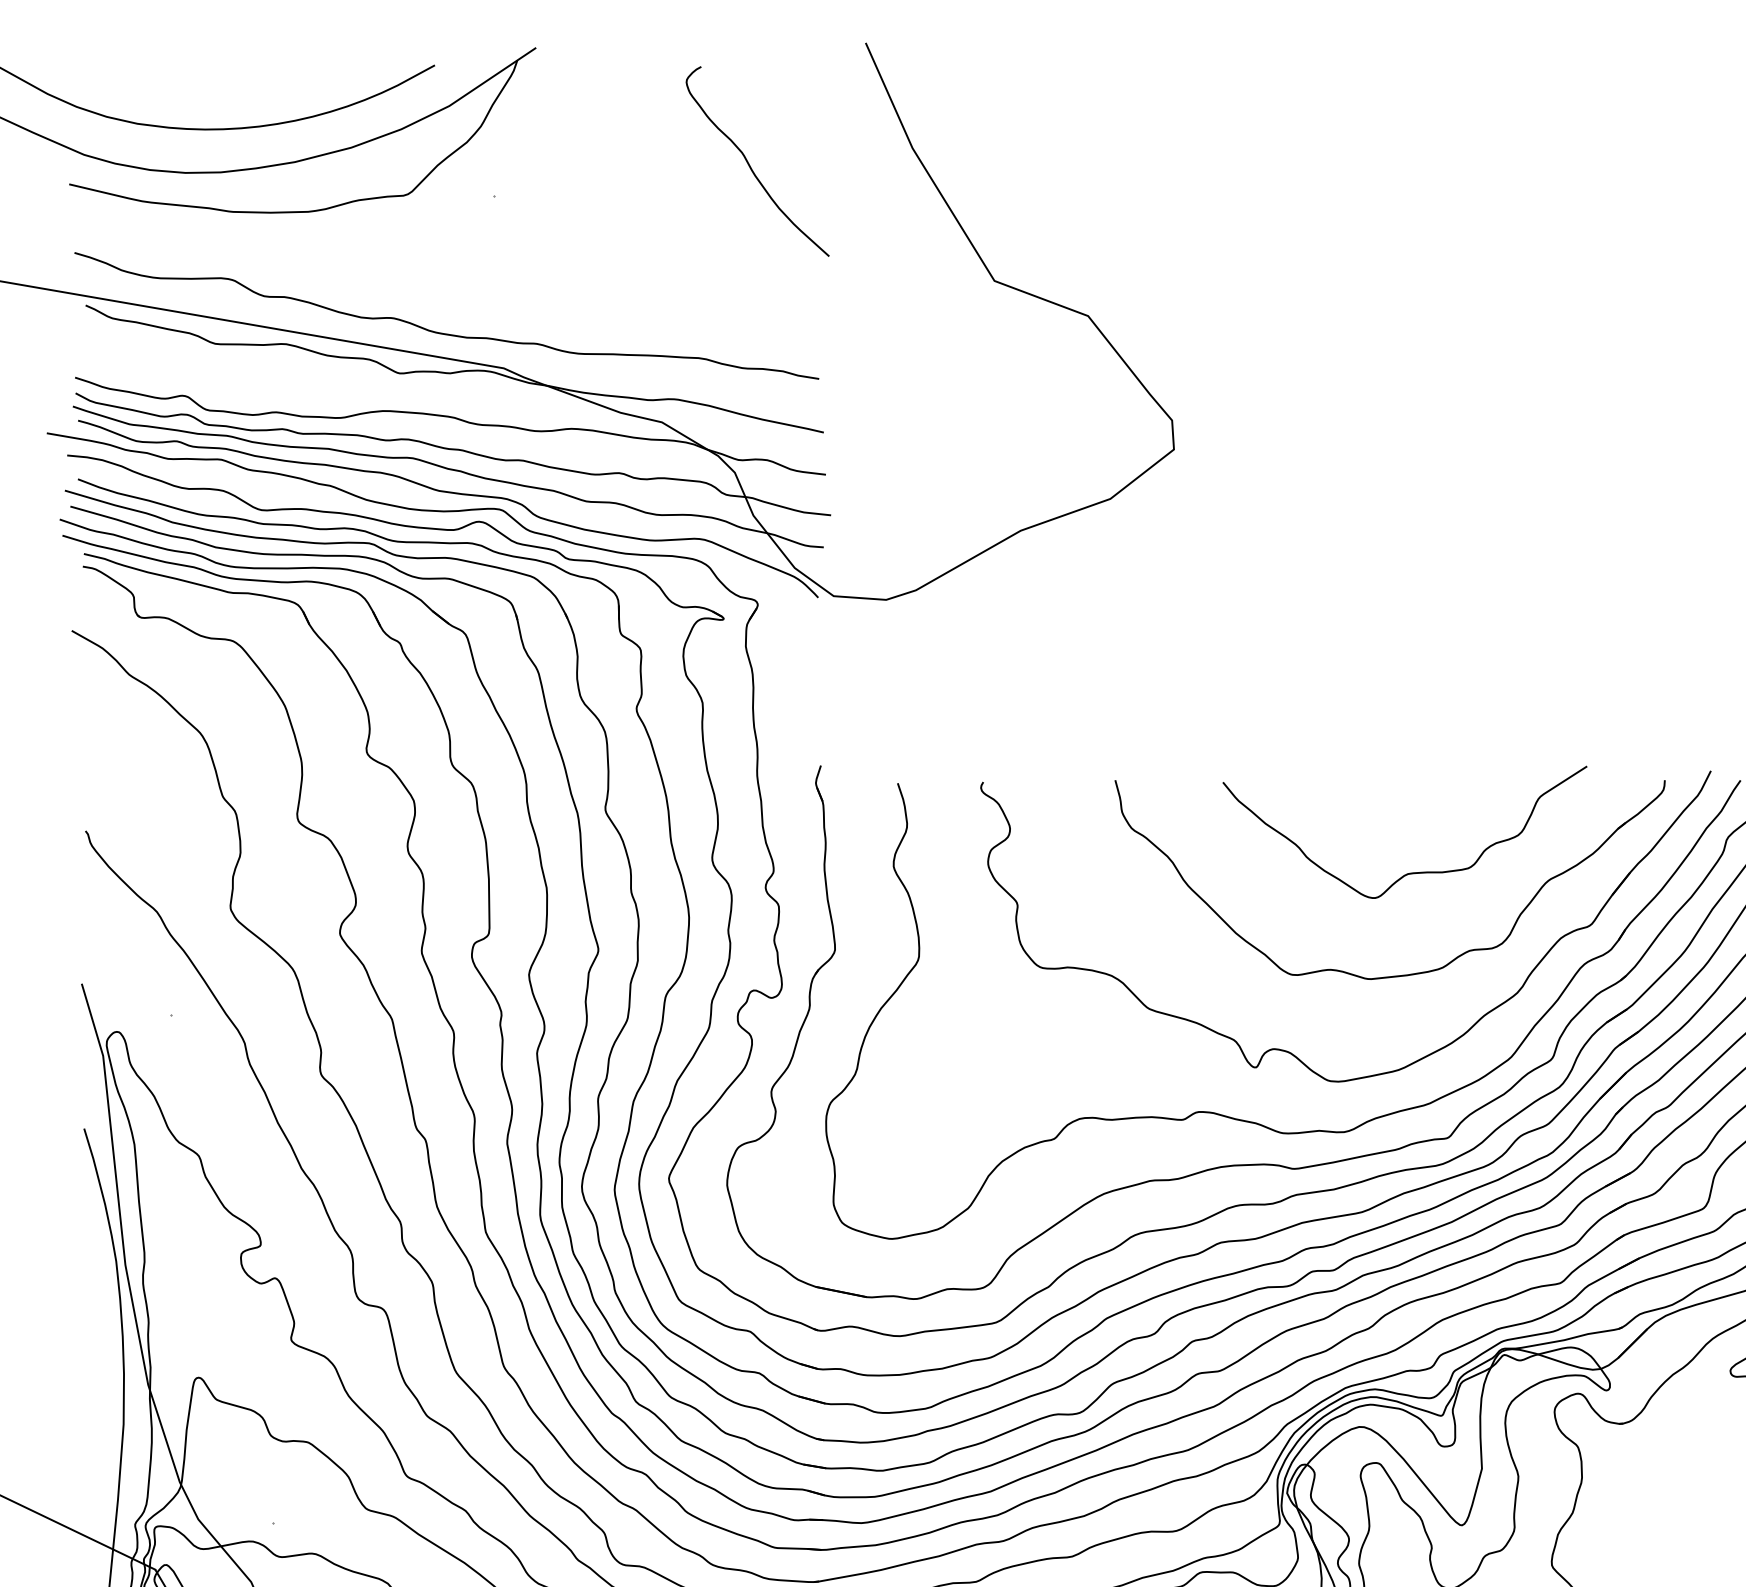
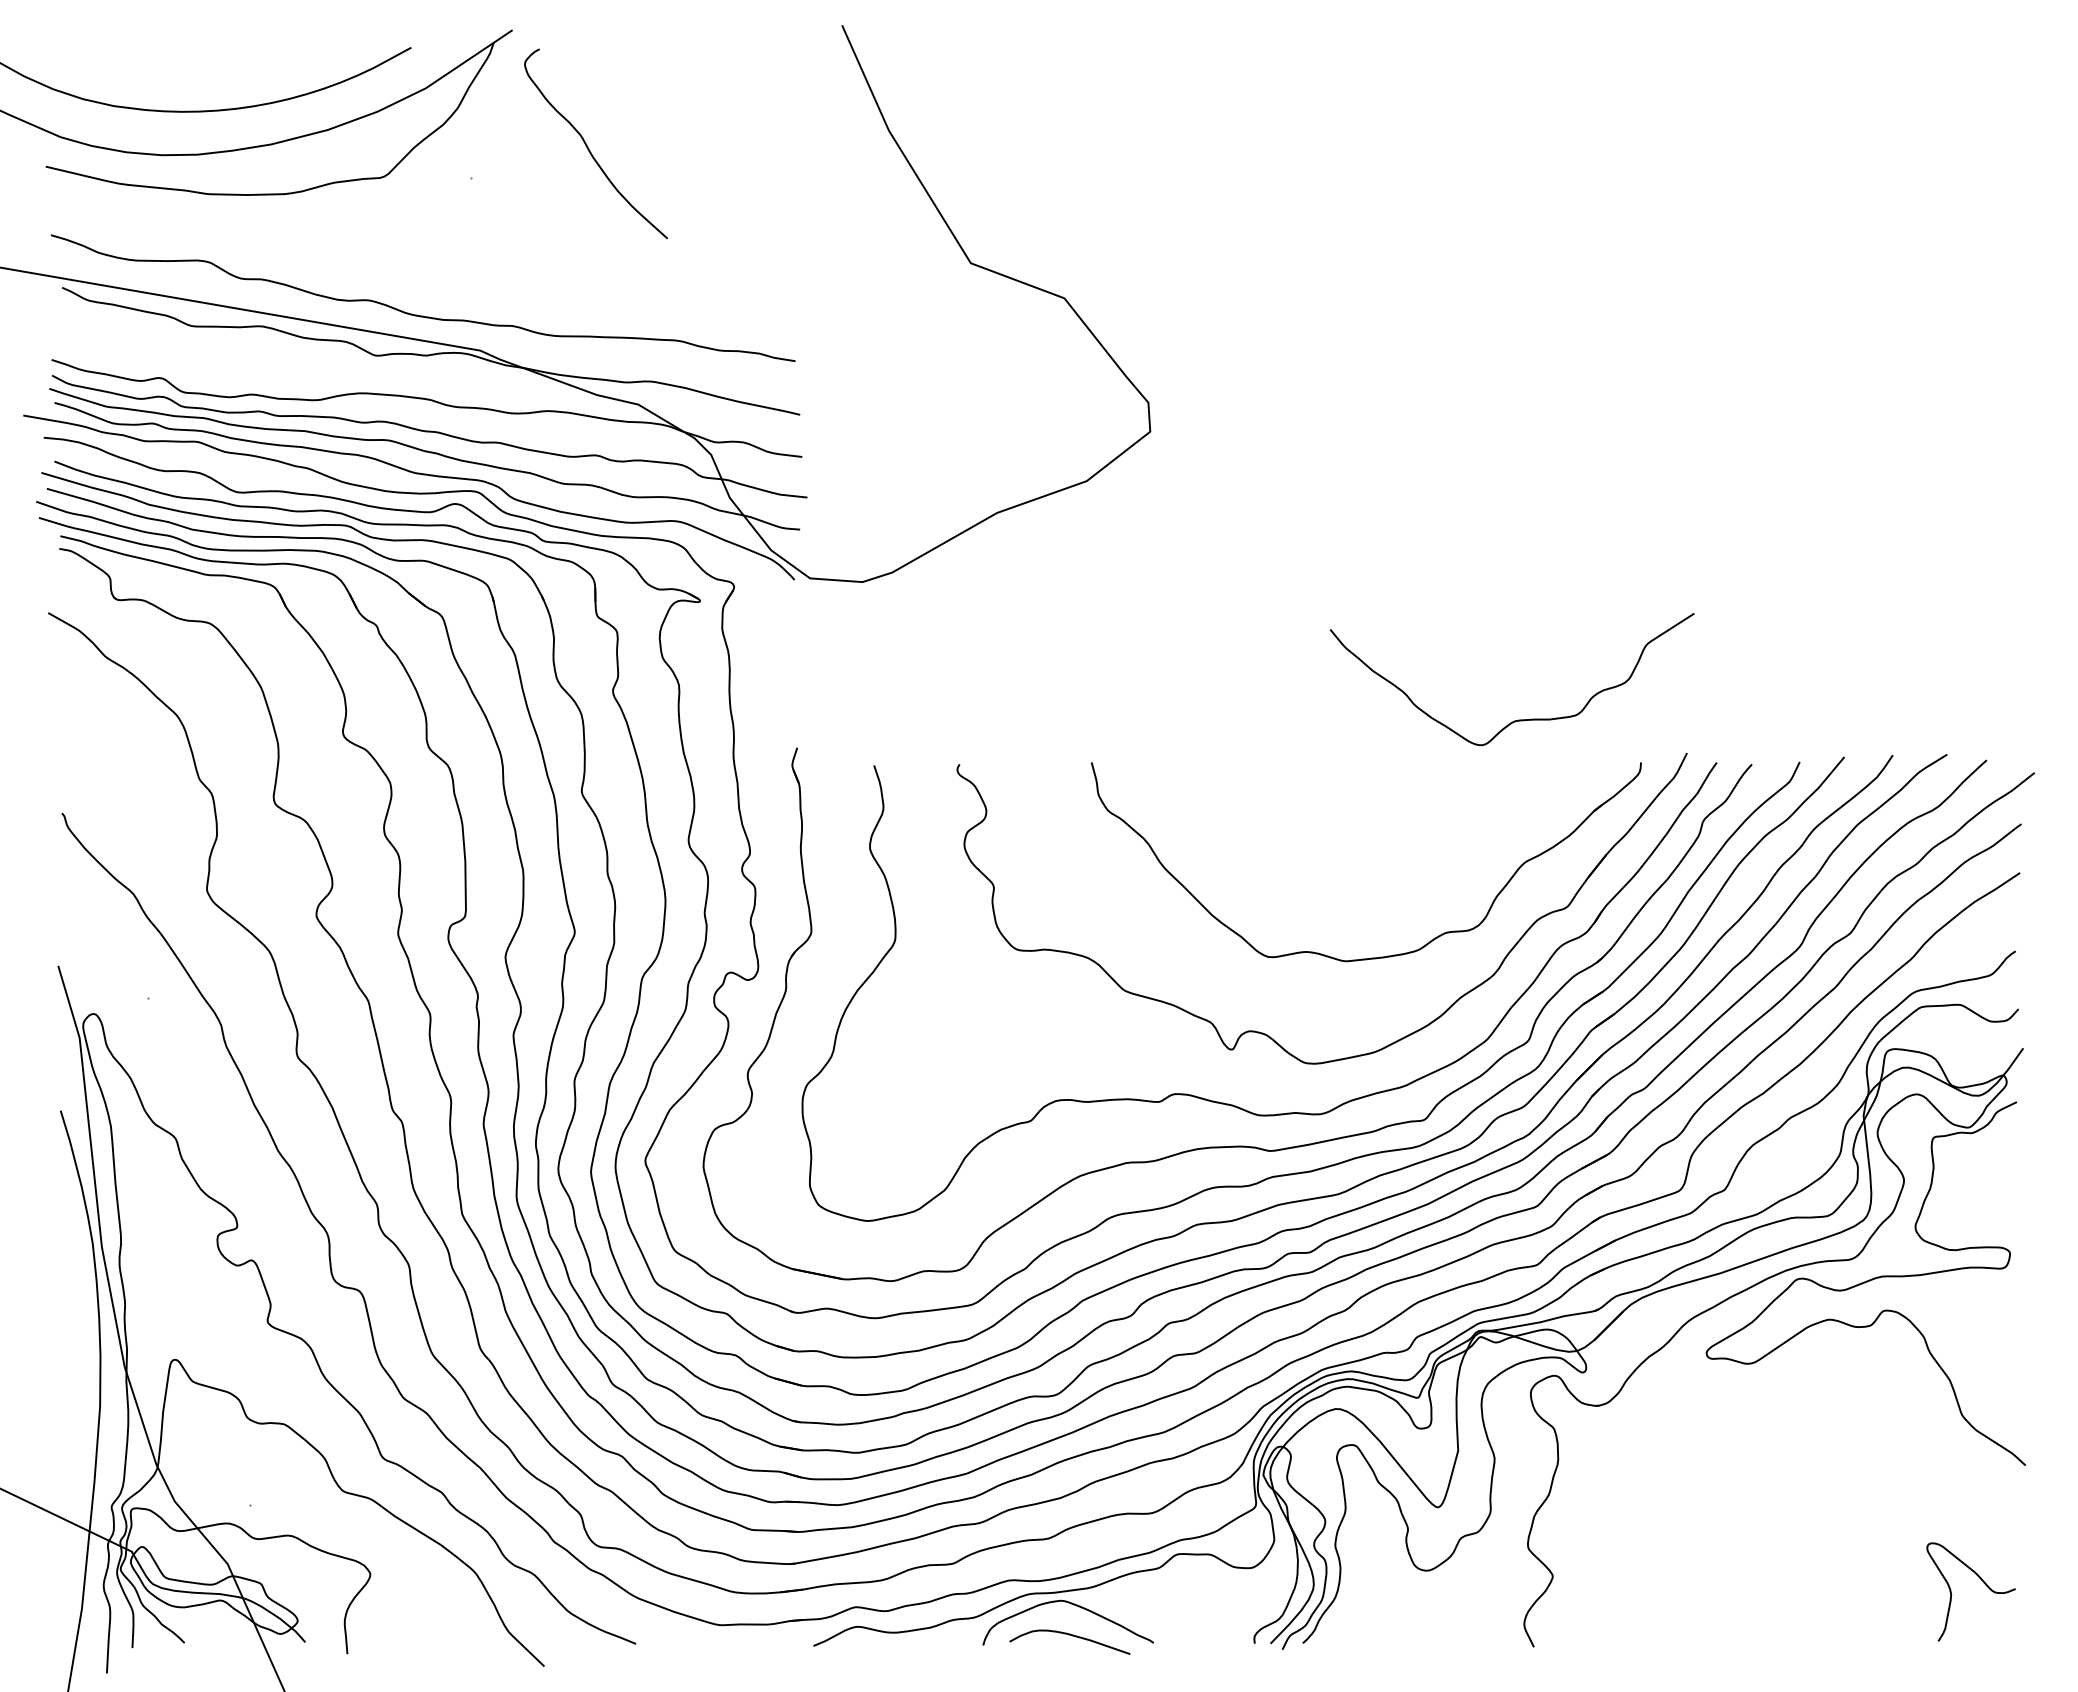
curve: (751, 166) -> (589, 148), moved
curve: (1411, 872) -> (1518, 719), moved

